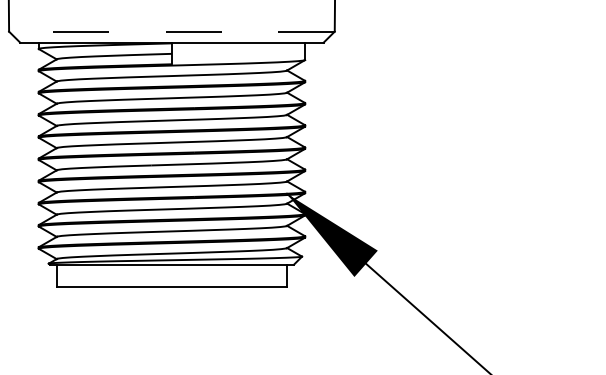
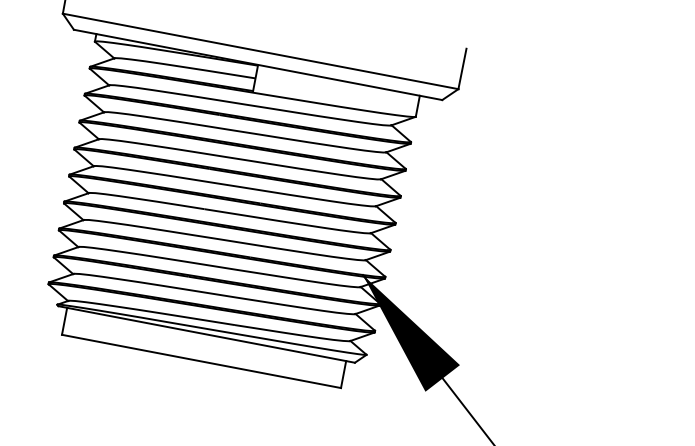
line: (171, 31) -> (260, 51), dashed -> solid

